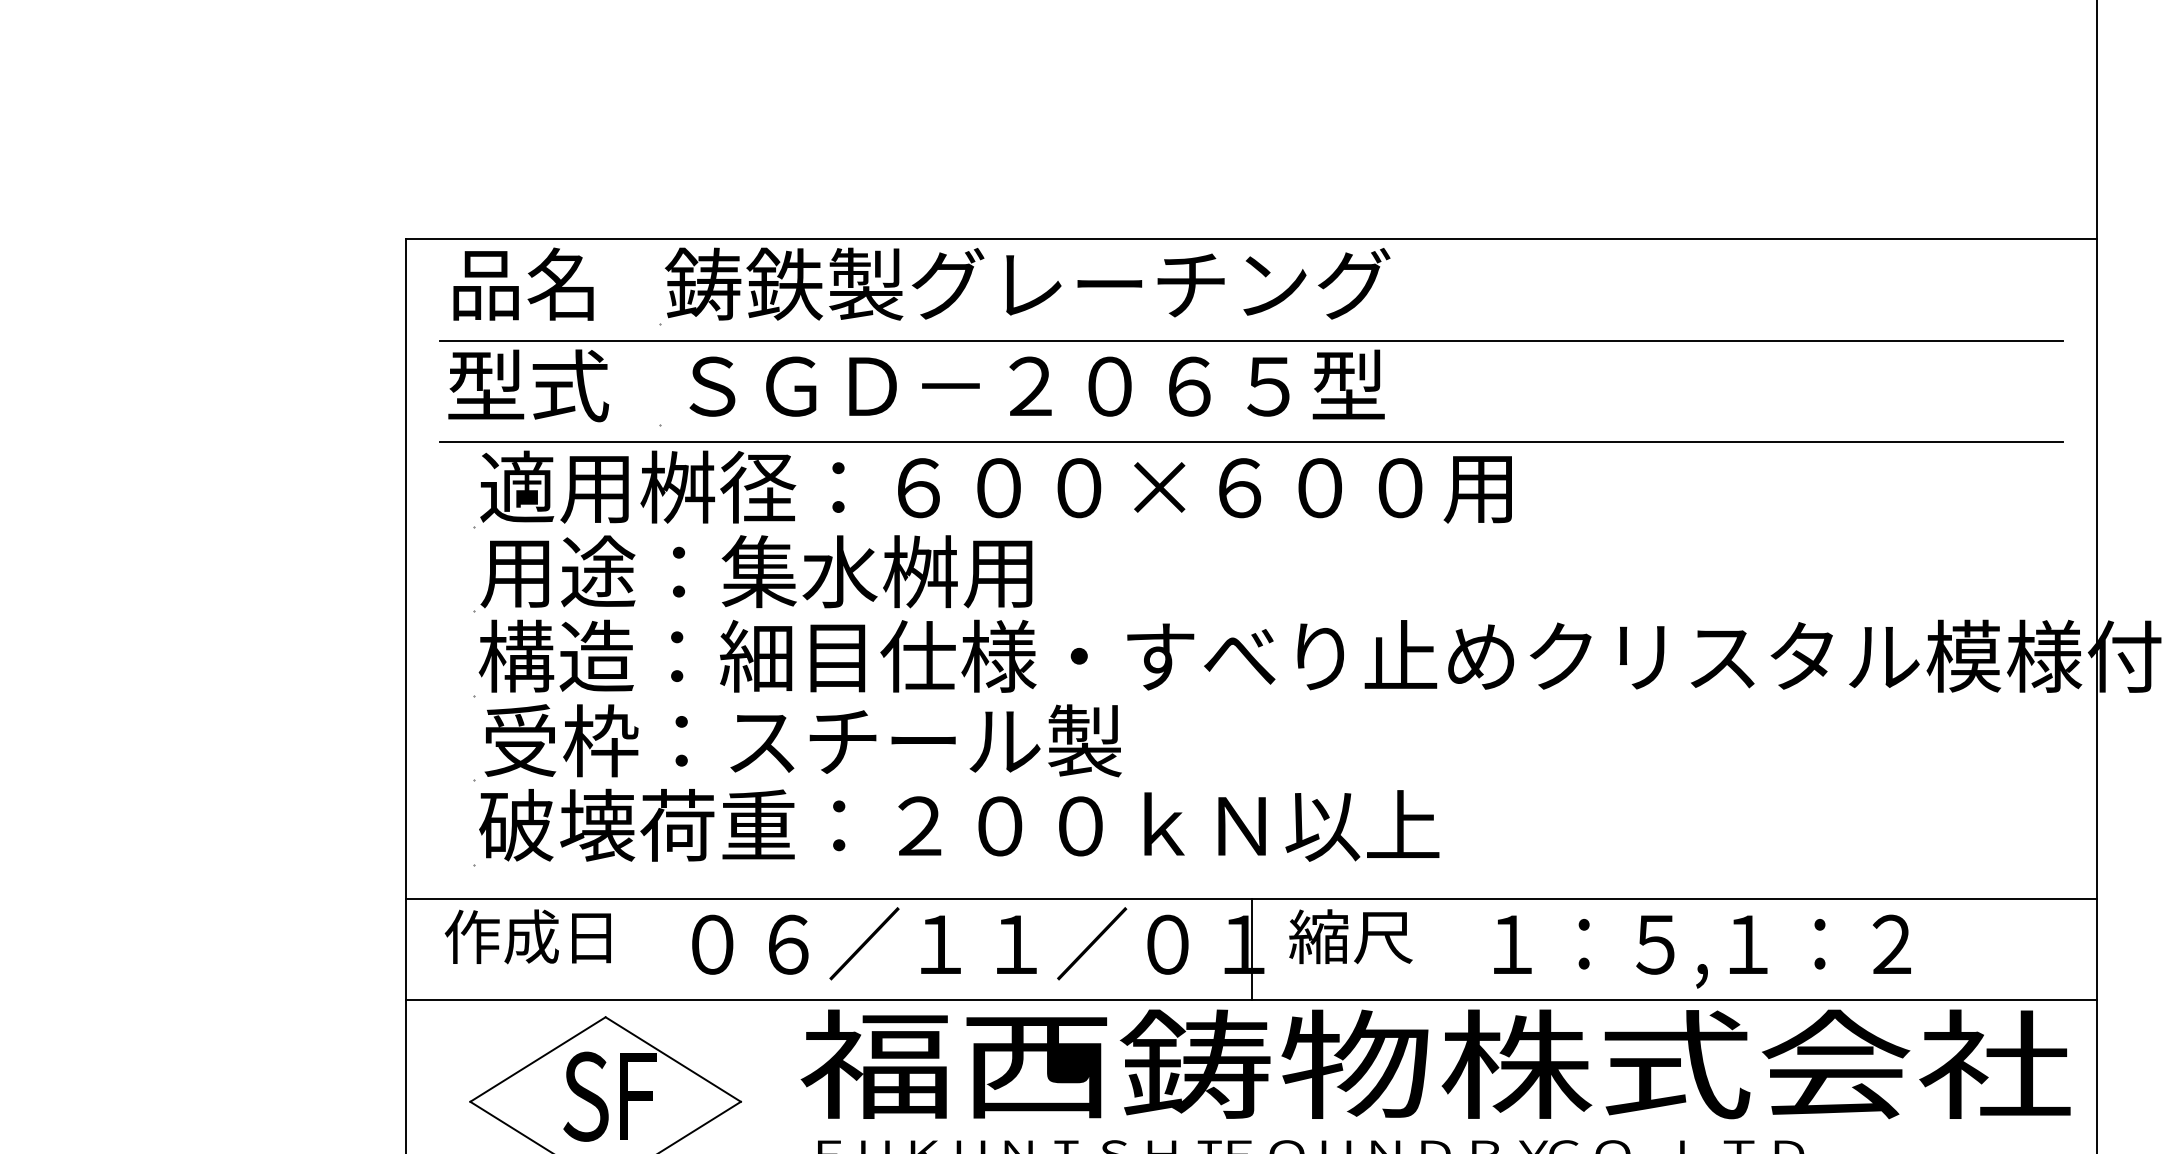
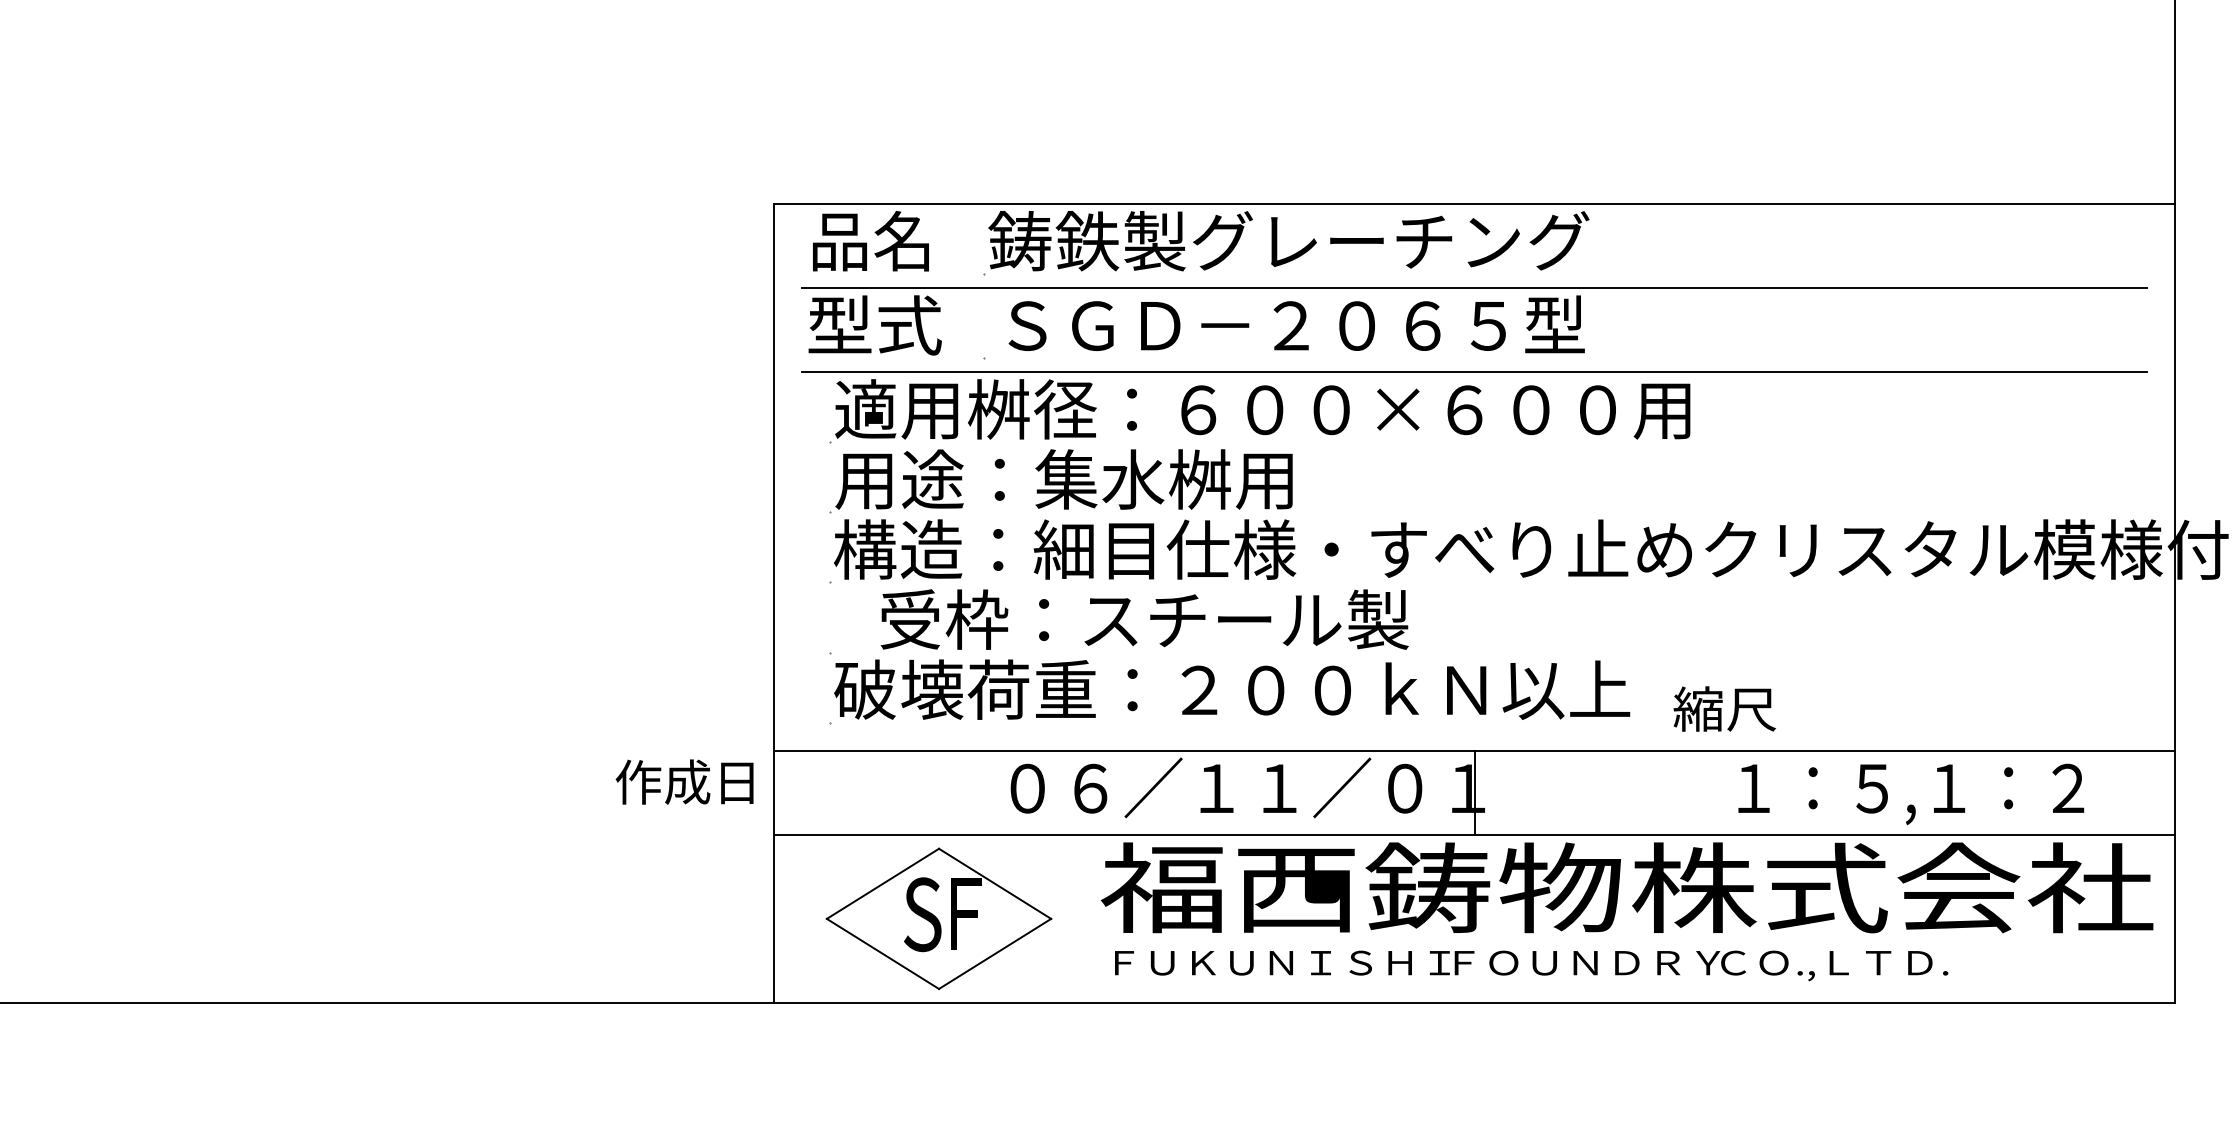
text: (802, 740) -> (1144, 619), moved
text: (527, 936) -> (684, 781), moved
text: (1350, 936) -> (1724, 708), moved
text: (1702, 951) -> (1911, 794), moved

